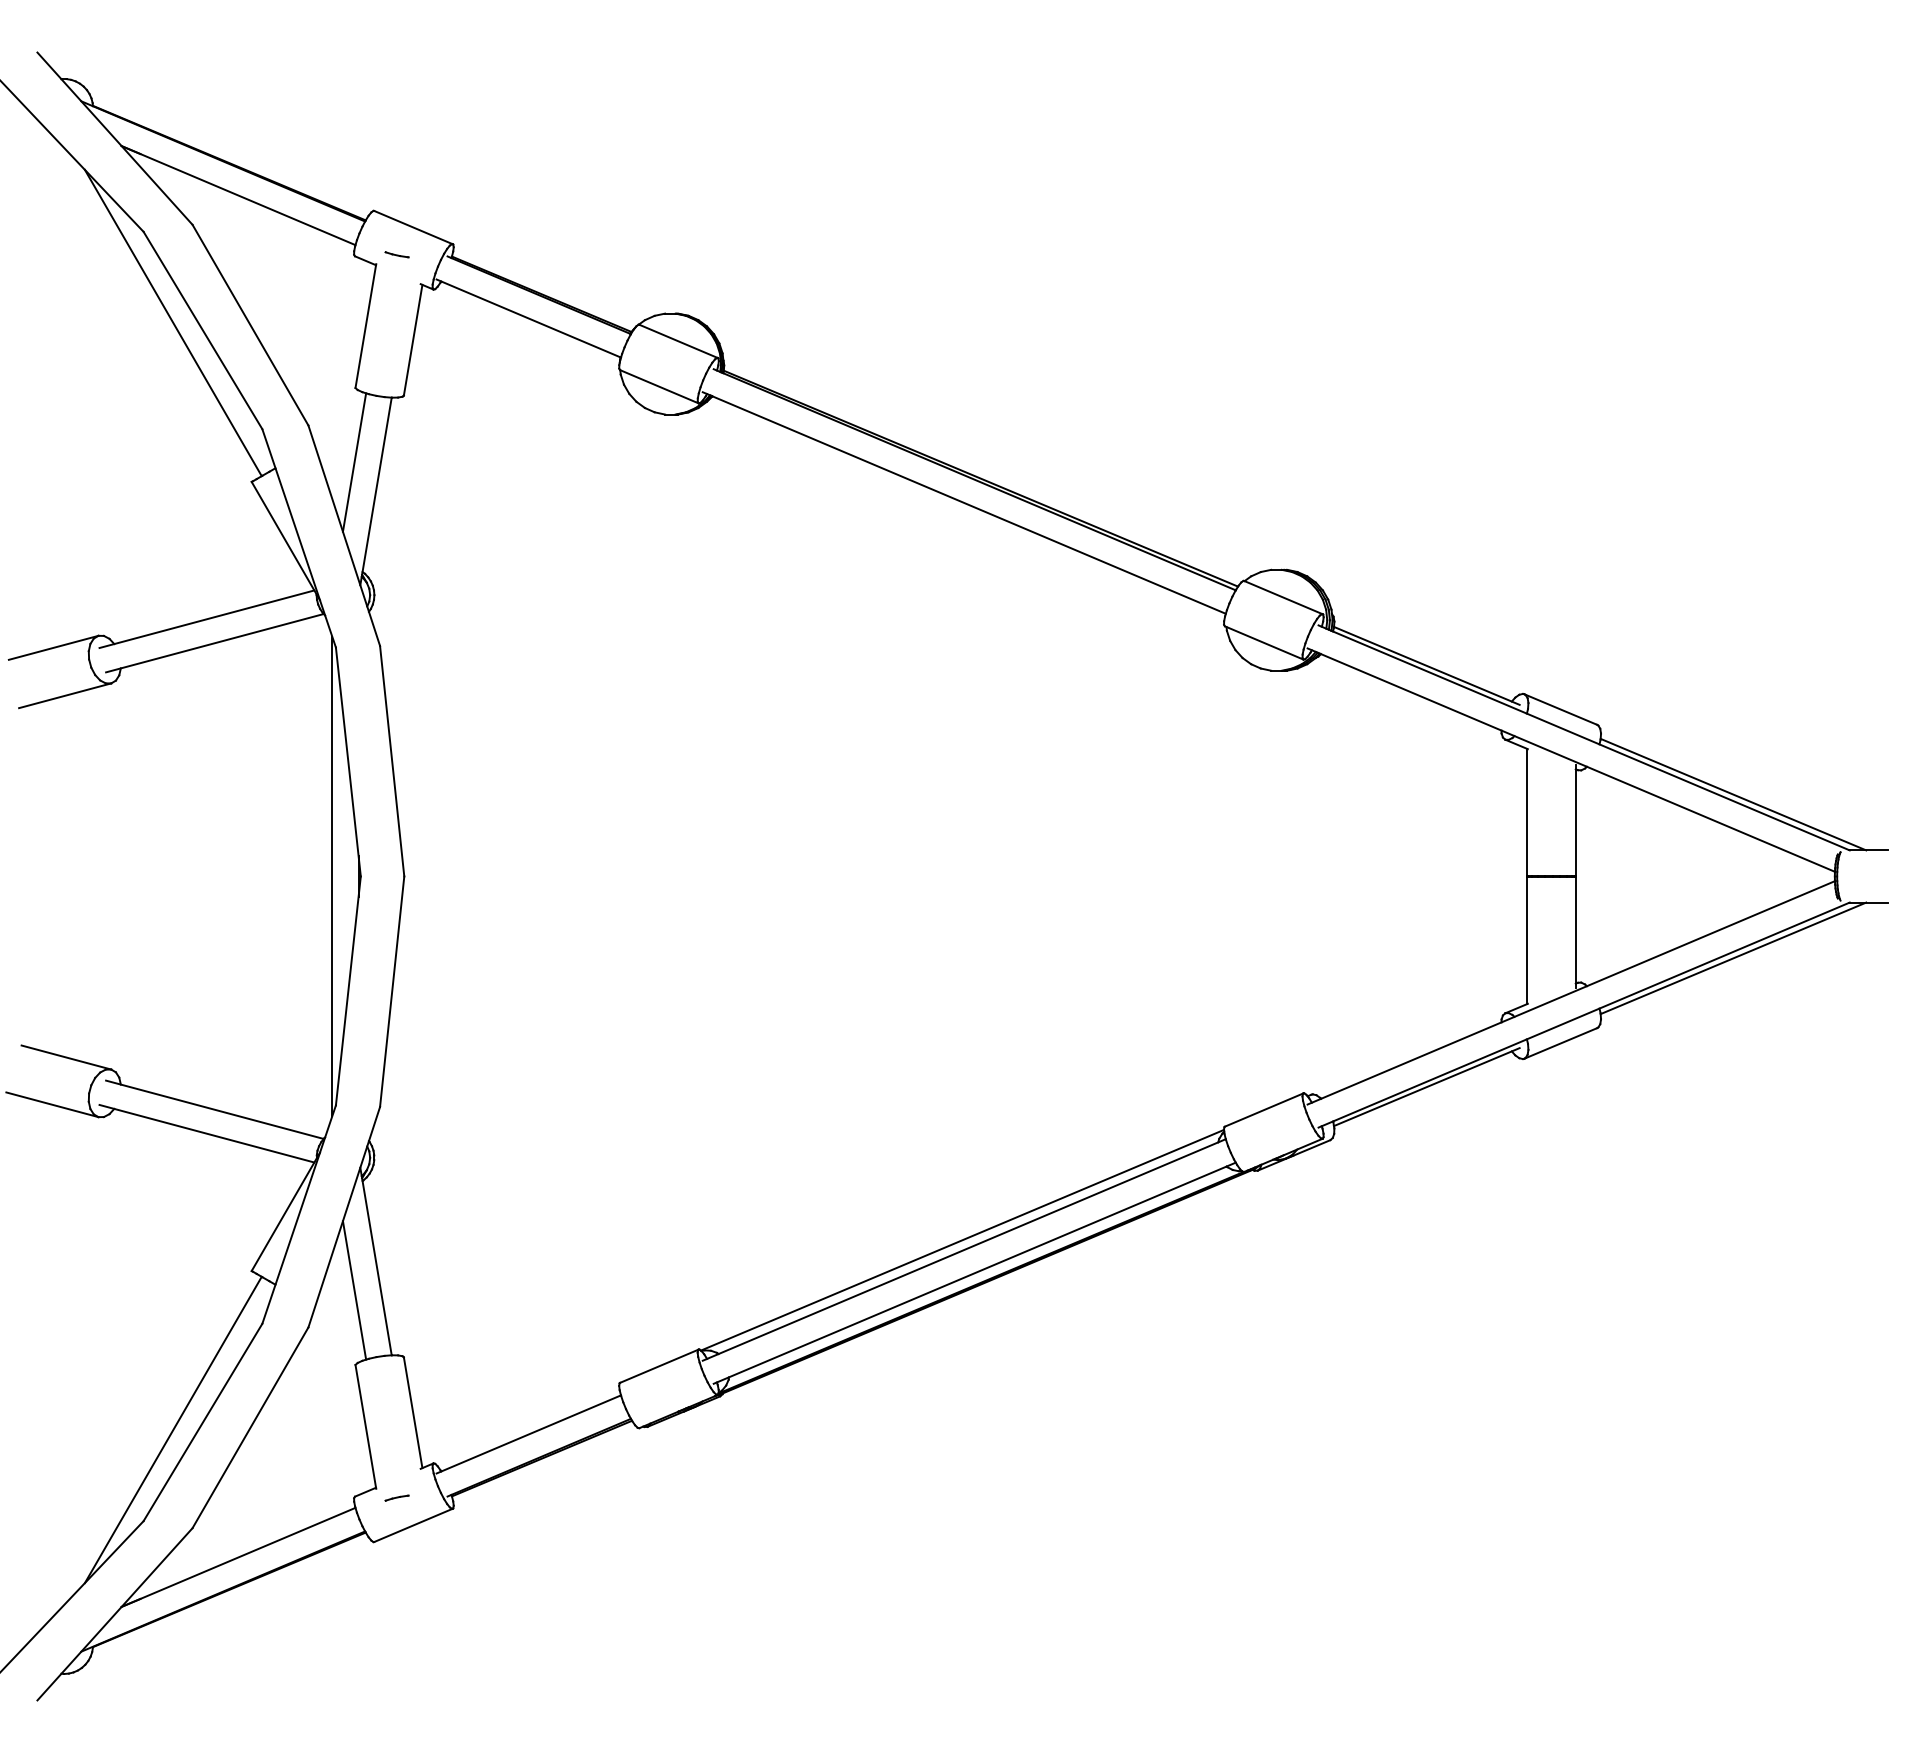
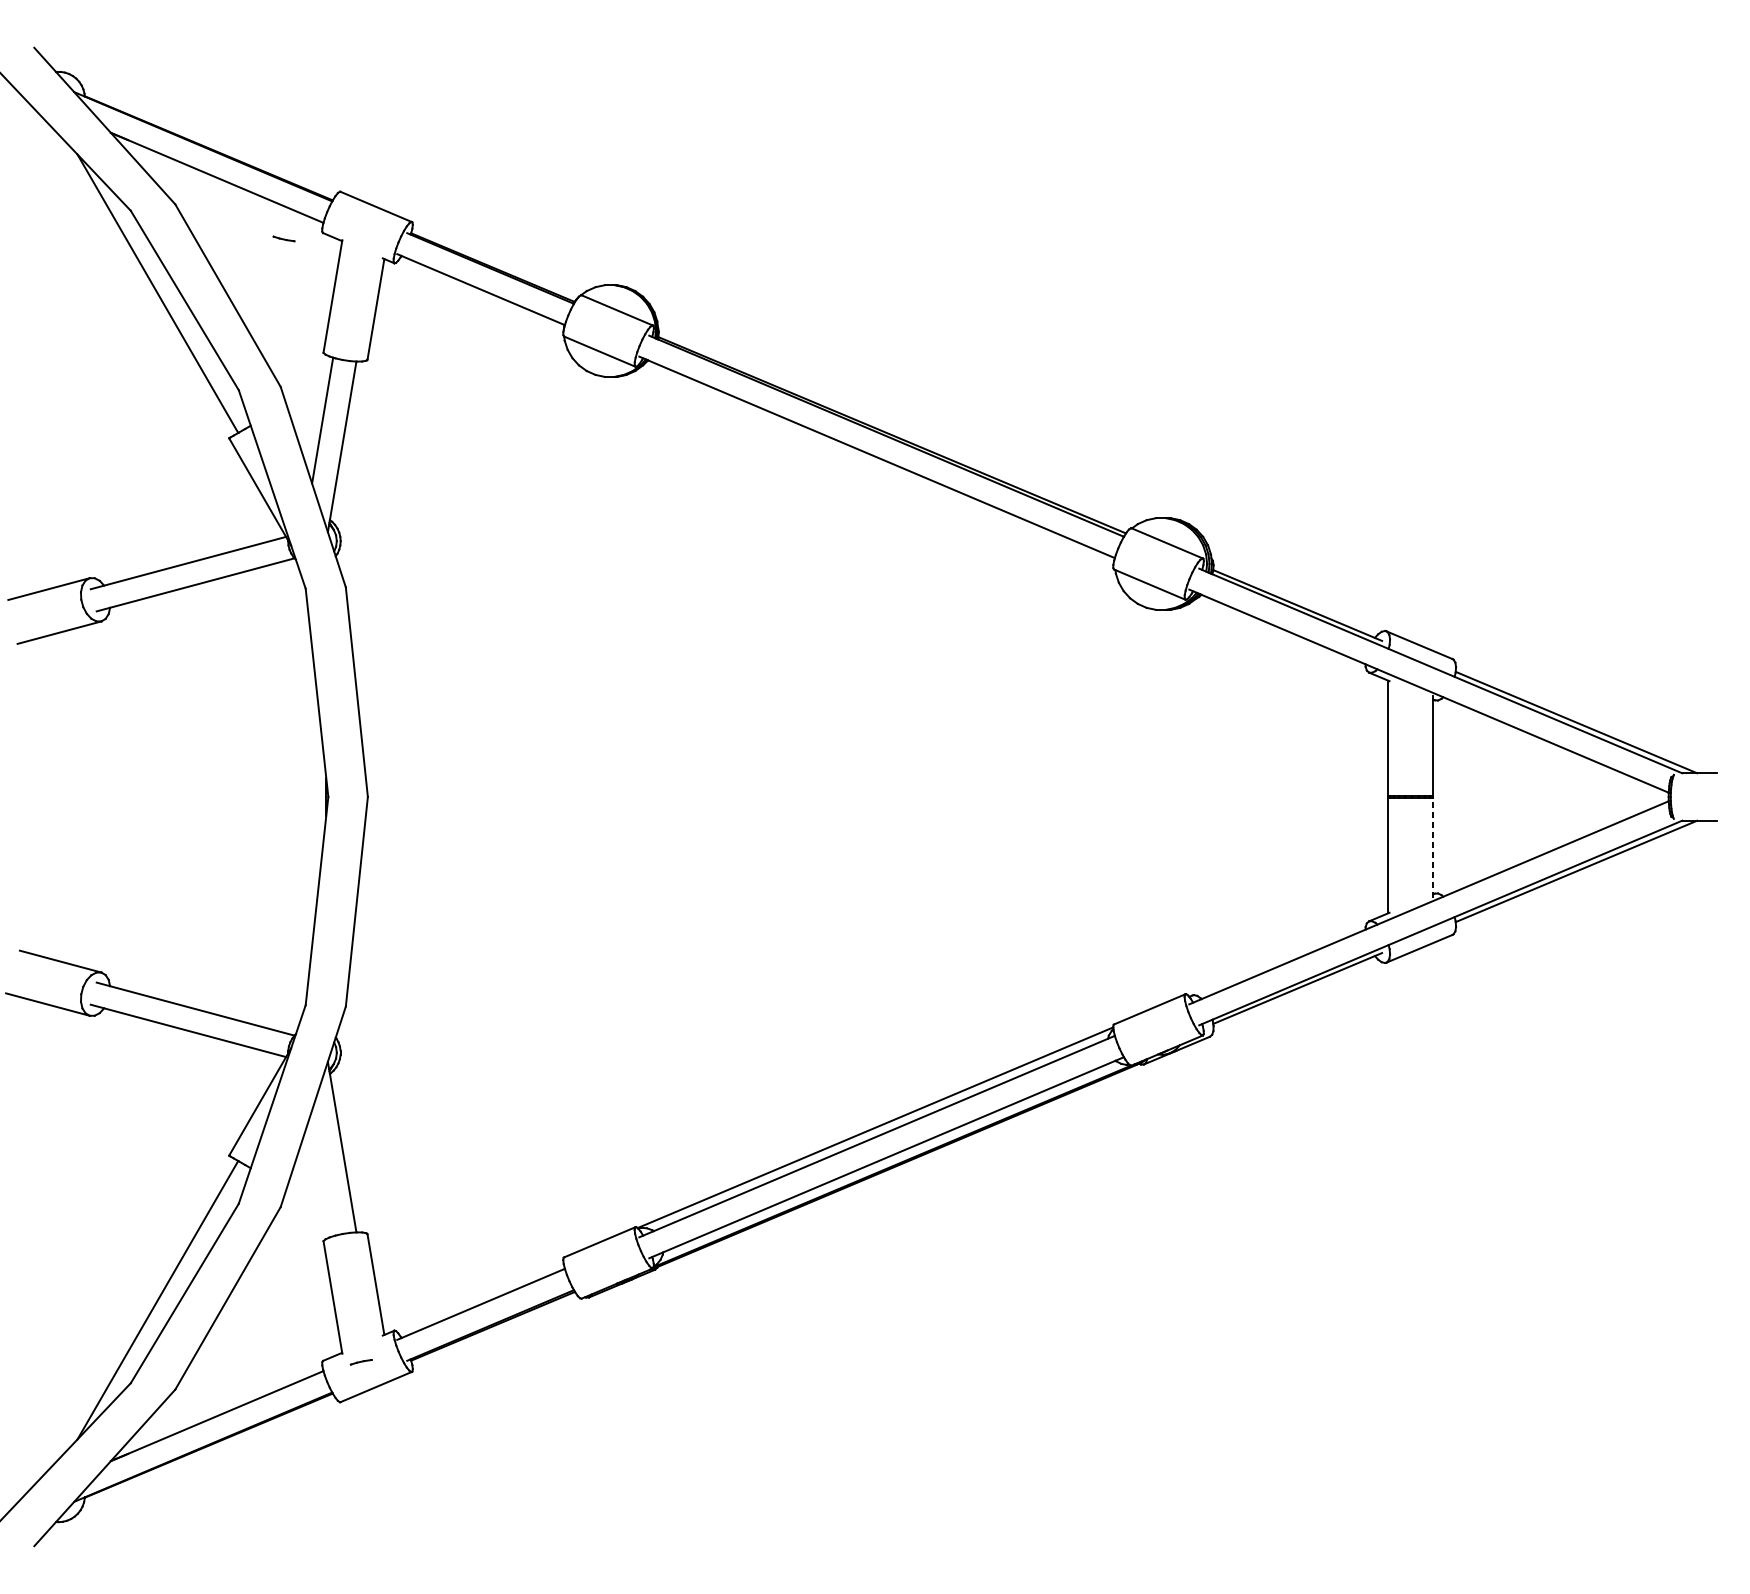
line: (396, 254) -> (283, 238), moved
line: (332, 876) -> (302, 797), removed
line: (1575, 931) -> (1432, 847), solid -> dashed
line: (354, 1290) -> (322, 1173), removed

